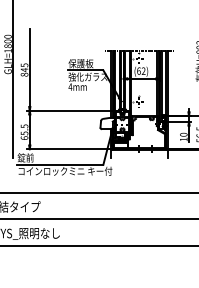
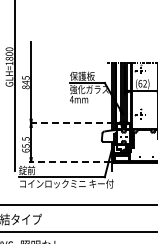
line: (70, 110) -> (71, 123), solid -> dashed
line: (68, 149) -> (69, 162), solid -> dashed

